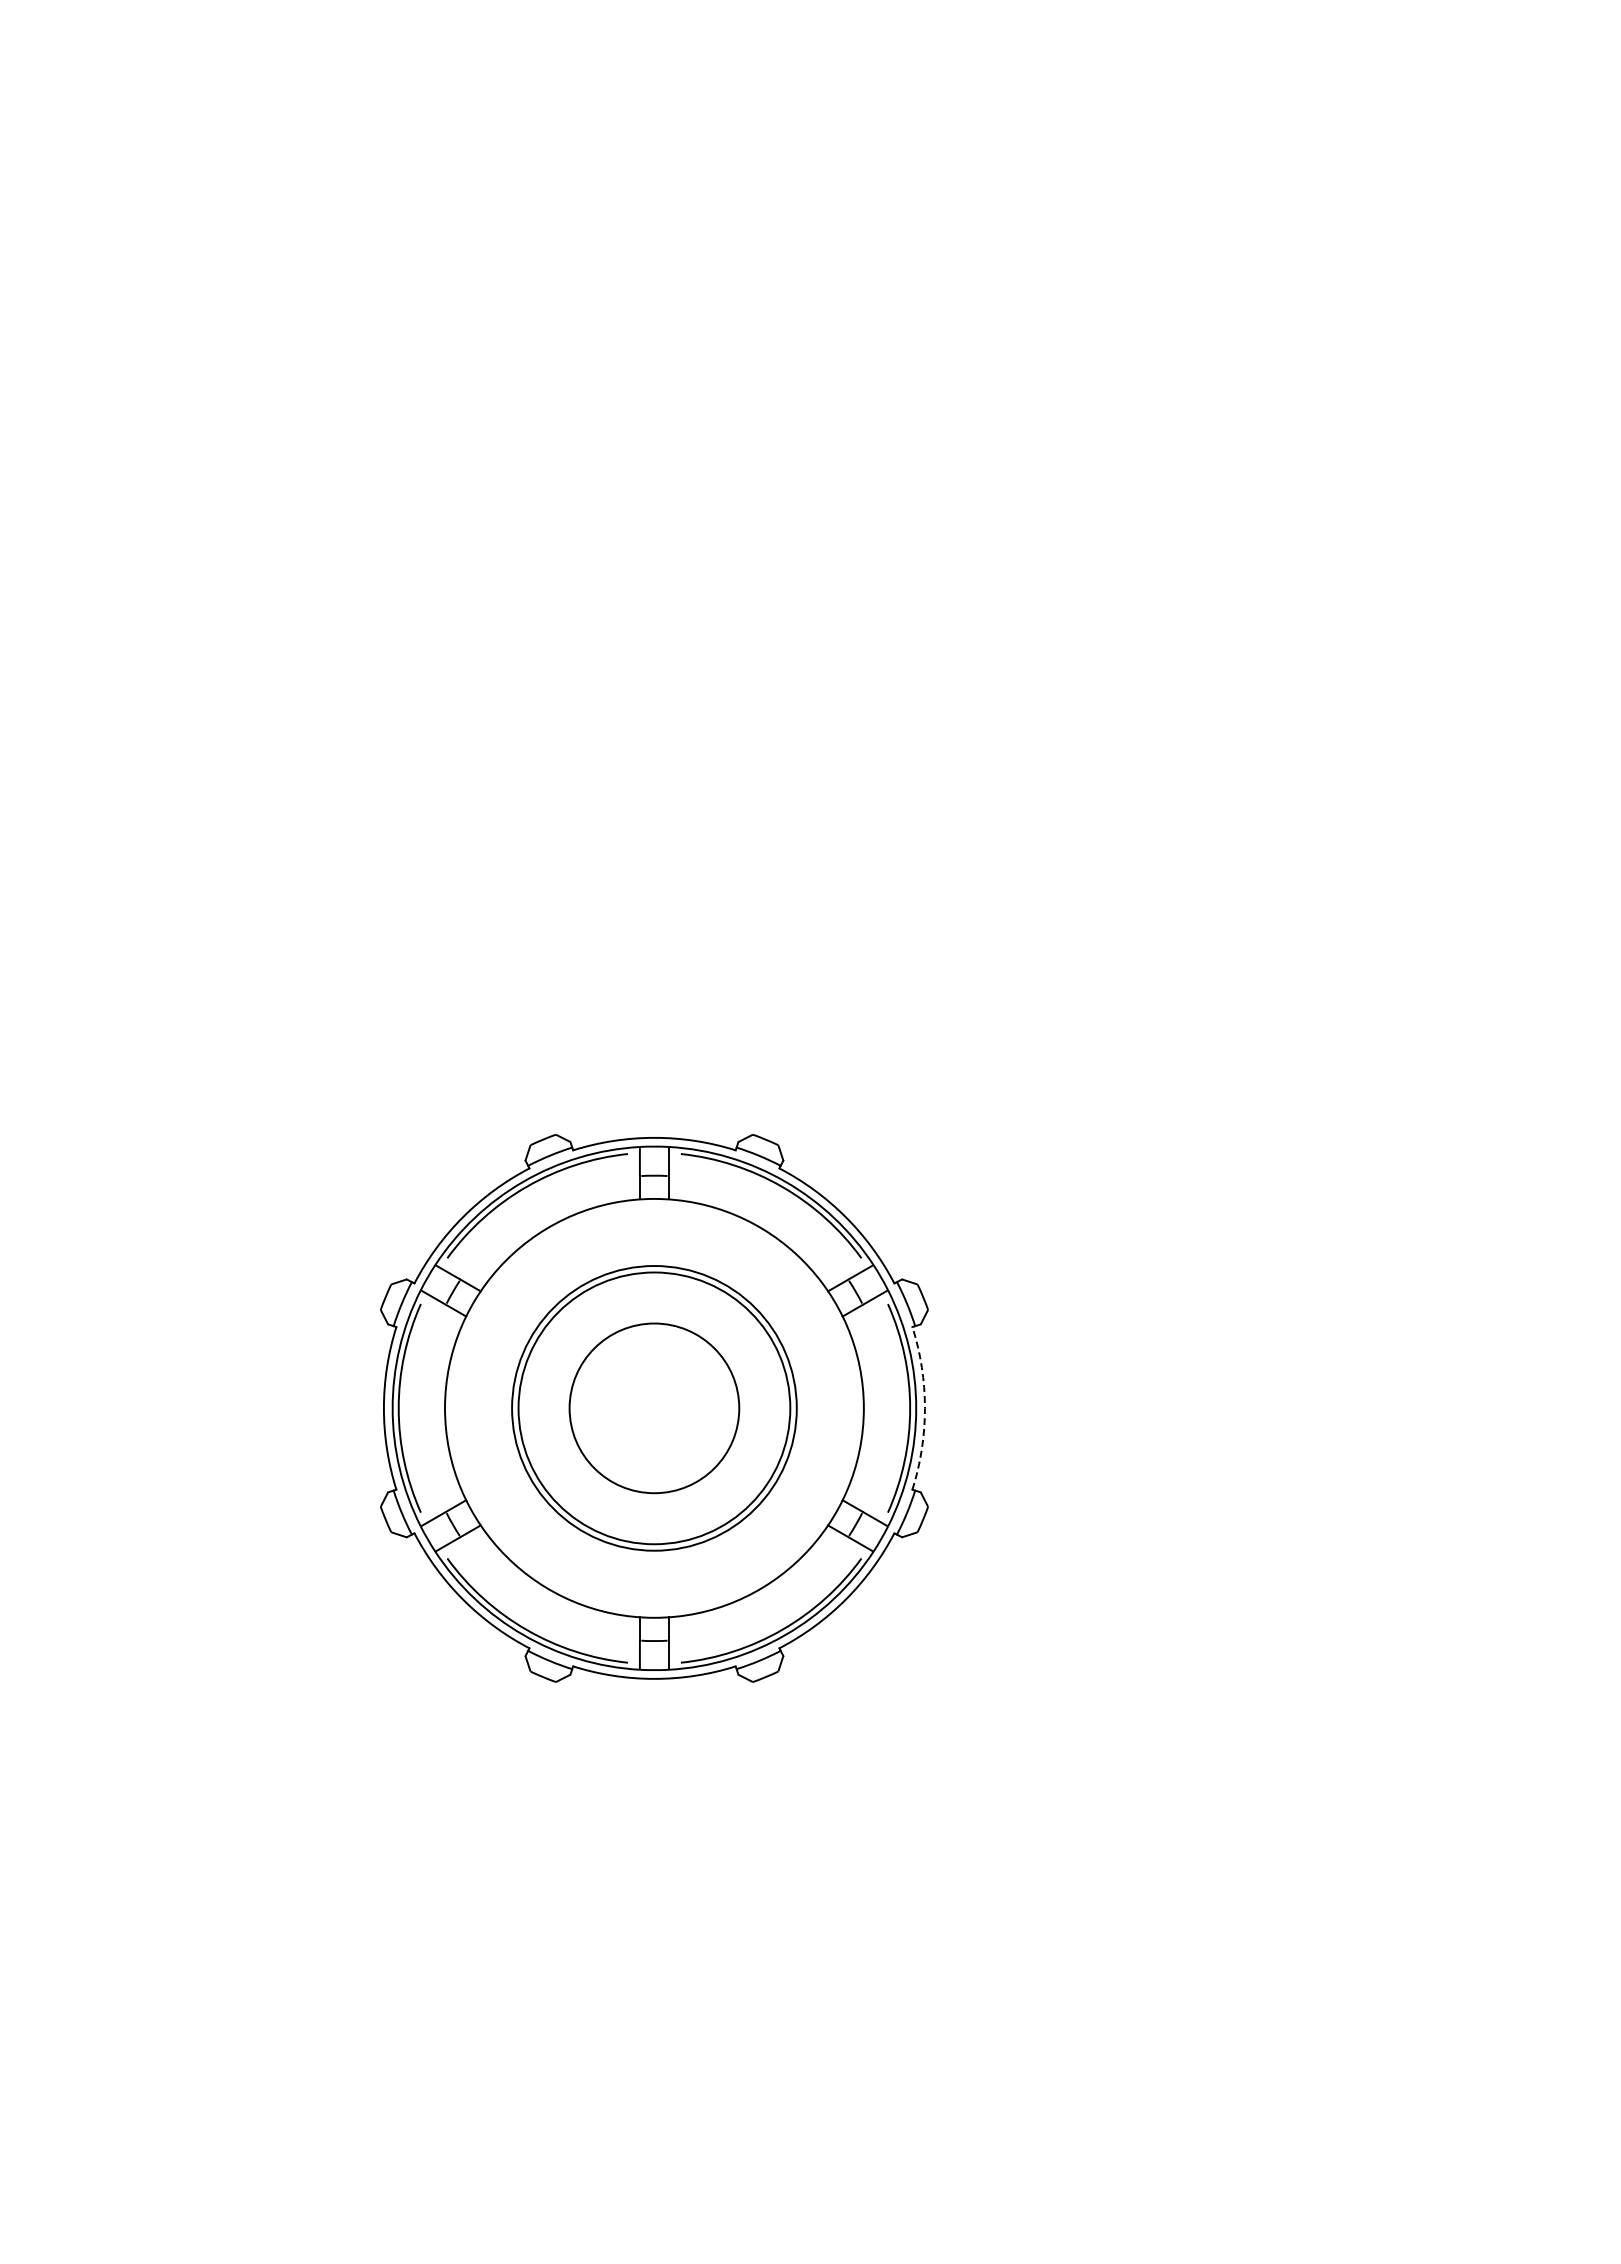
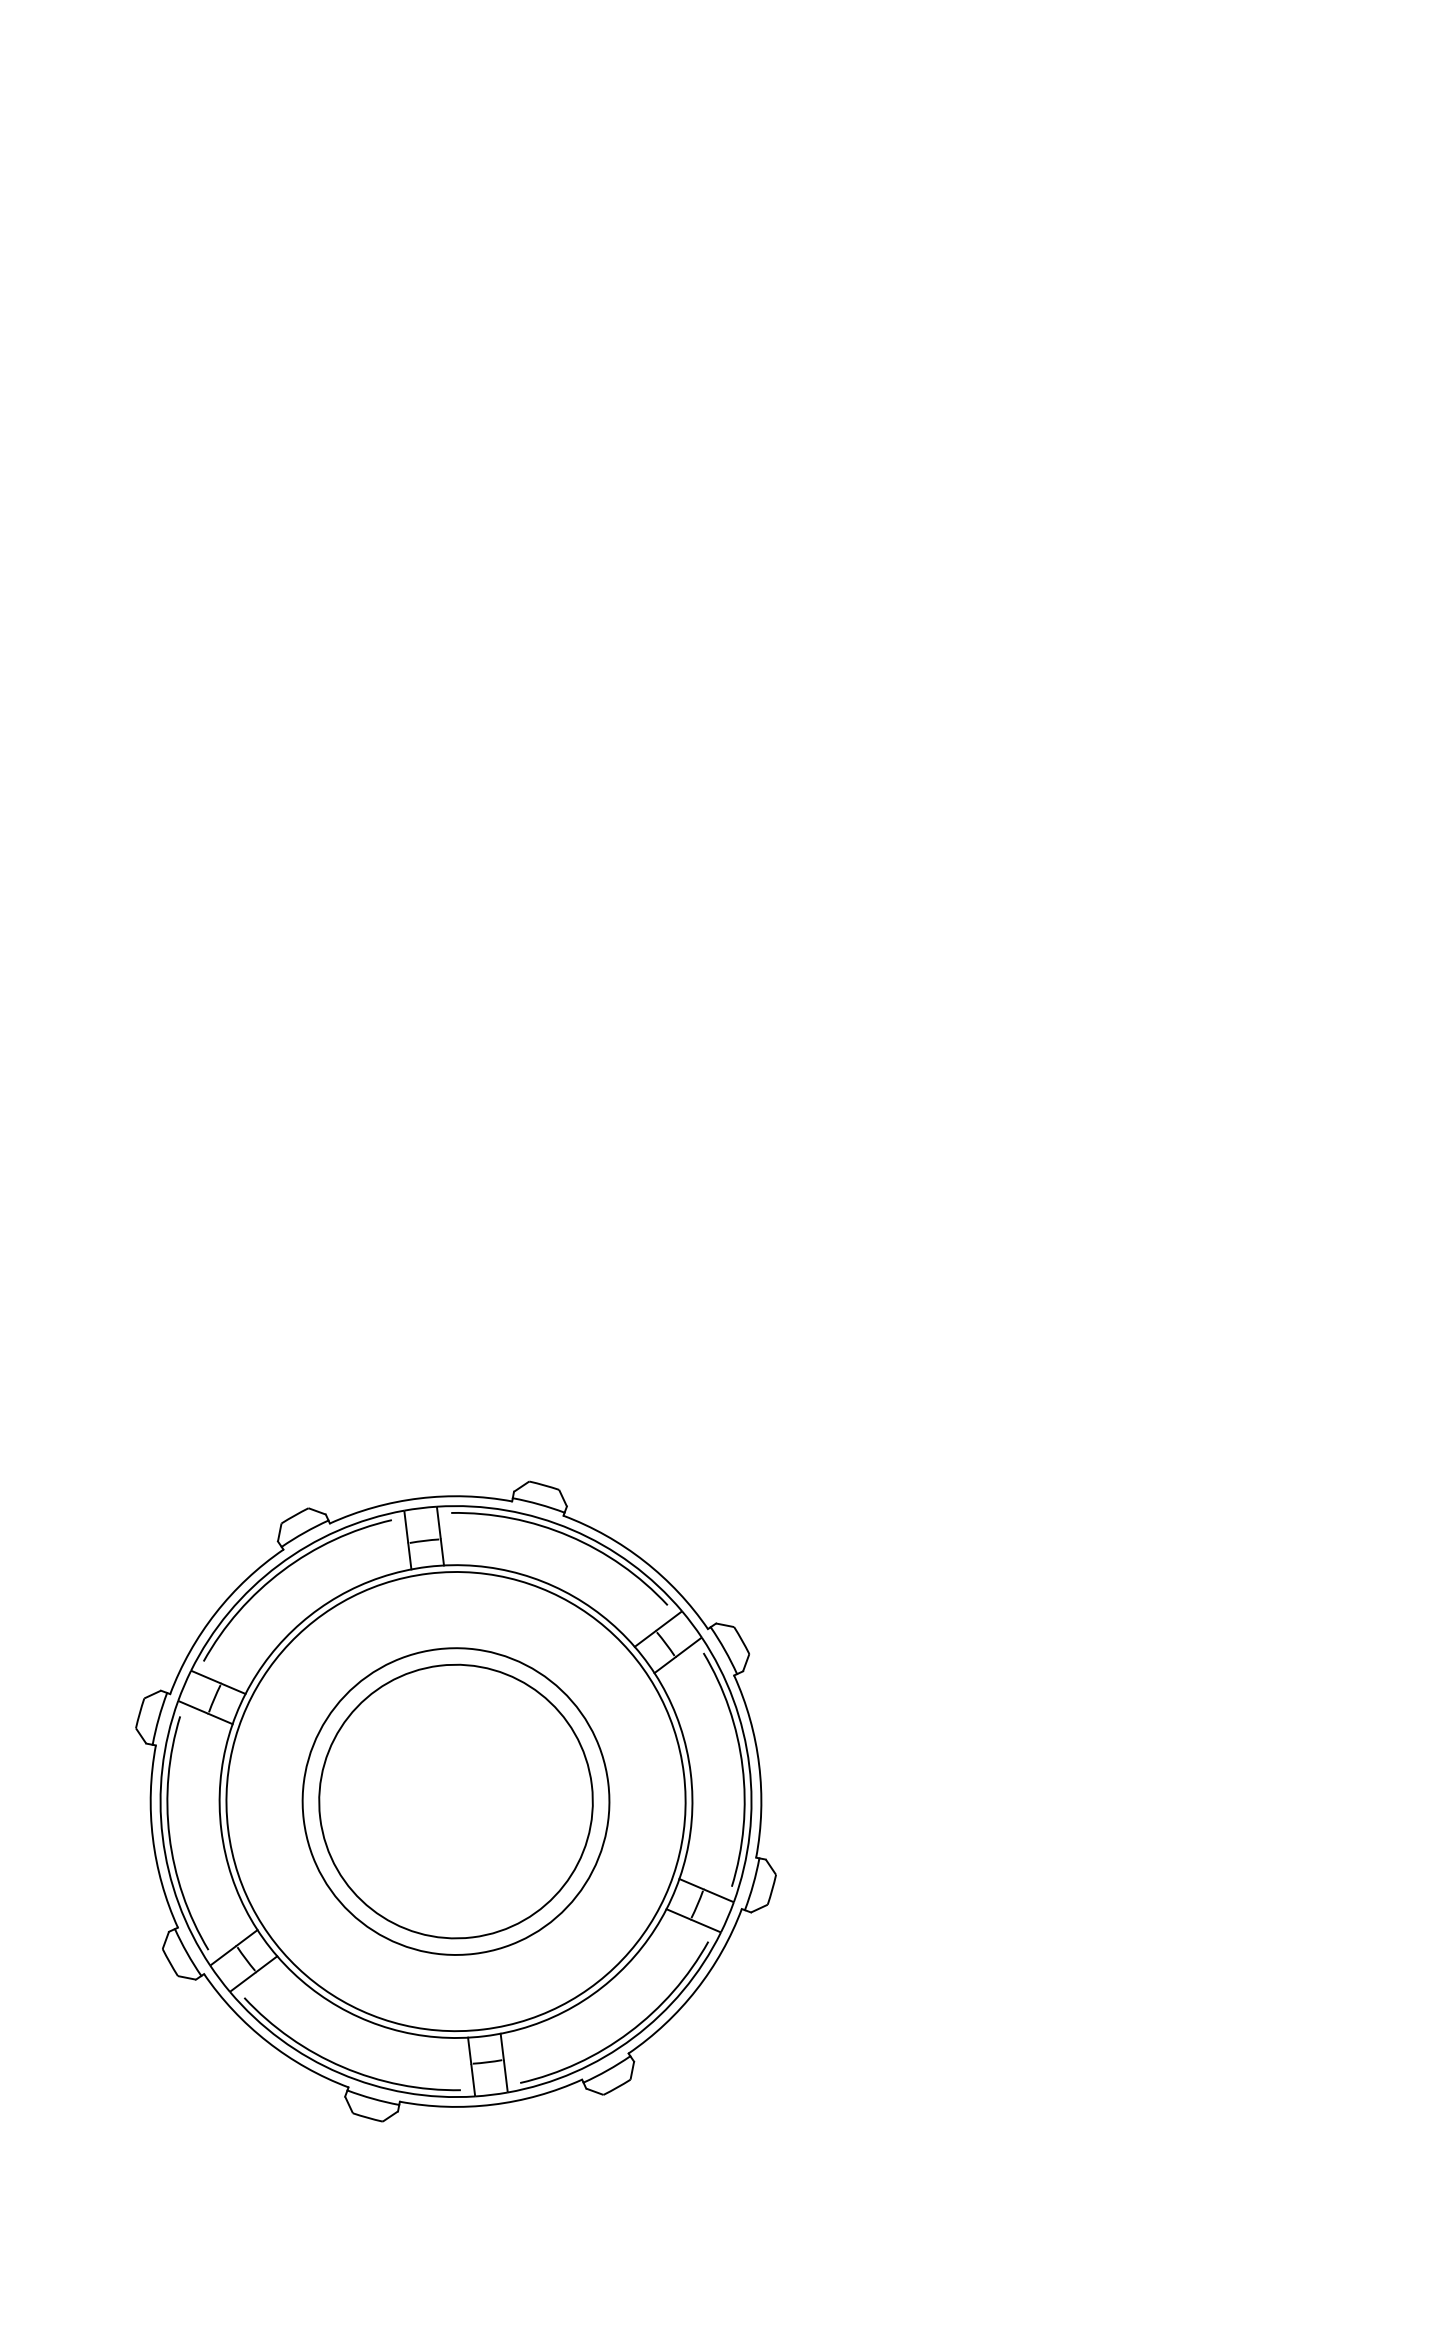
circle: (654, 1408) -> (456, 1801), size x1.43
circle: (654, 1408) -> (456, 1801), size x1.43
arc: (924, 1408) -> (758, 1765), dashed -> solid

